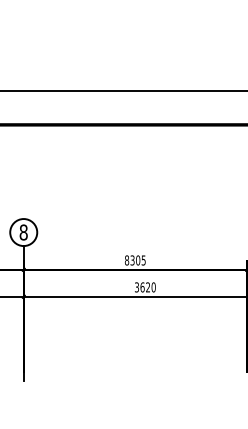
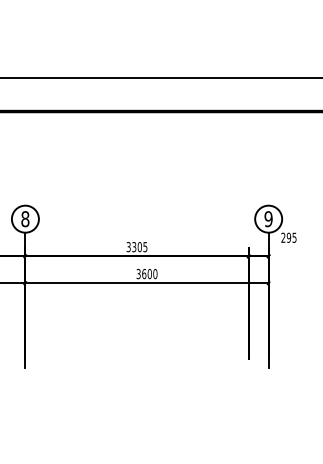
text: (126, 260) -> (128, 247), 8305 -> 3305
text: (147, 287) -> (149, 274), 3620 -> 3600

